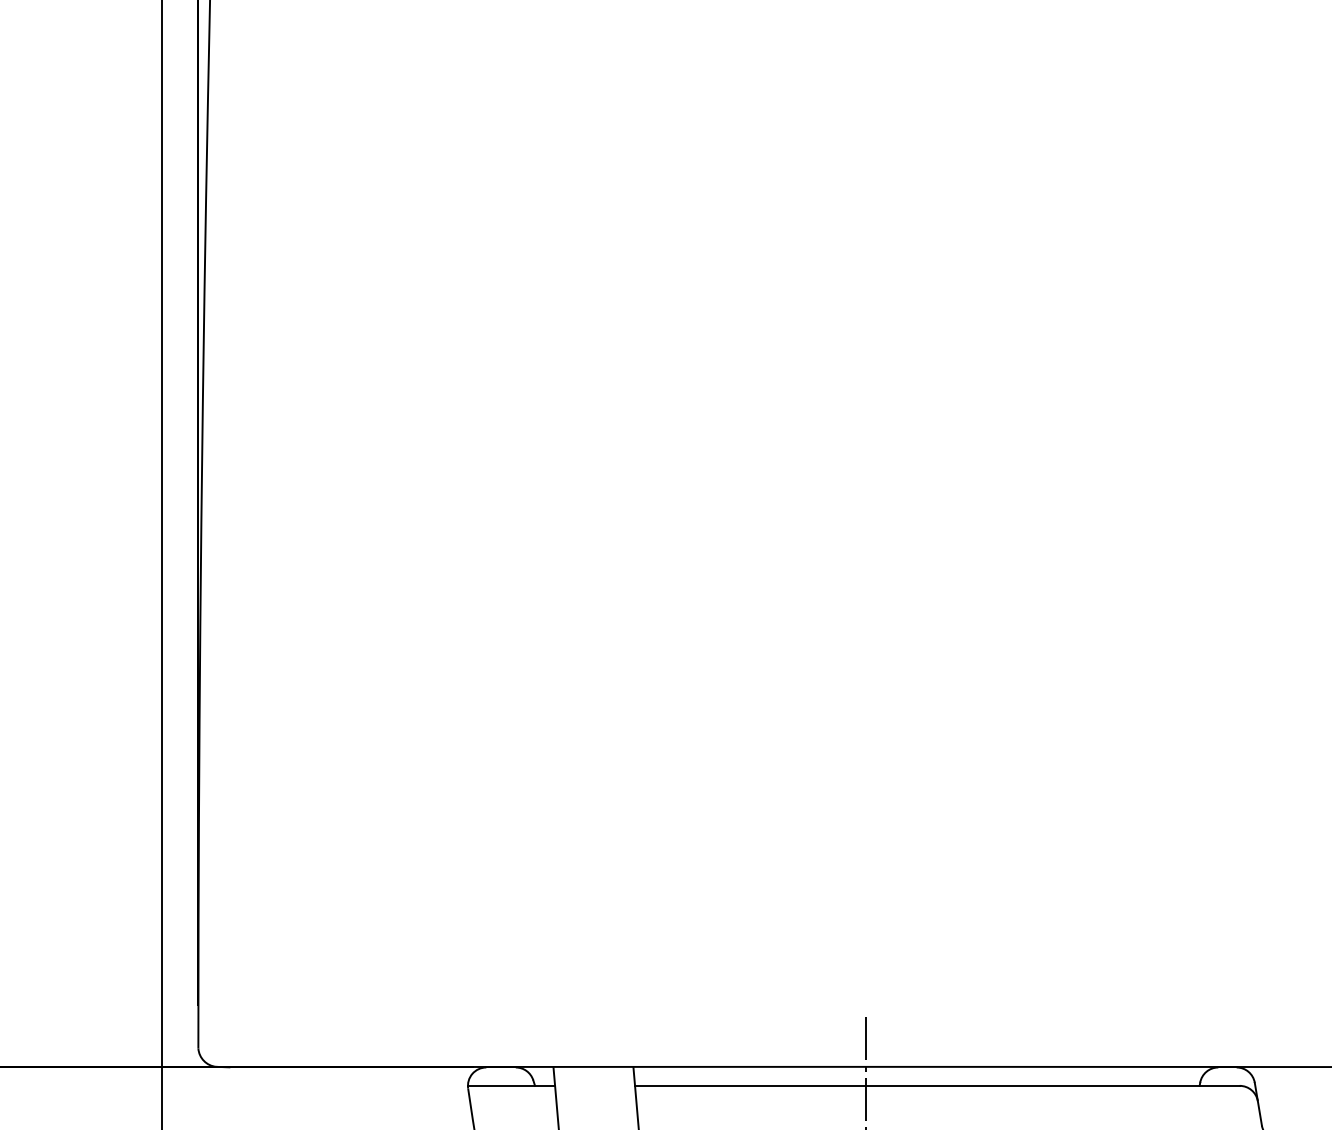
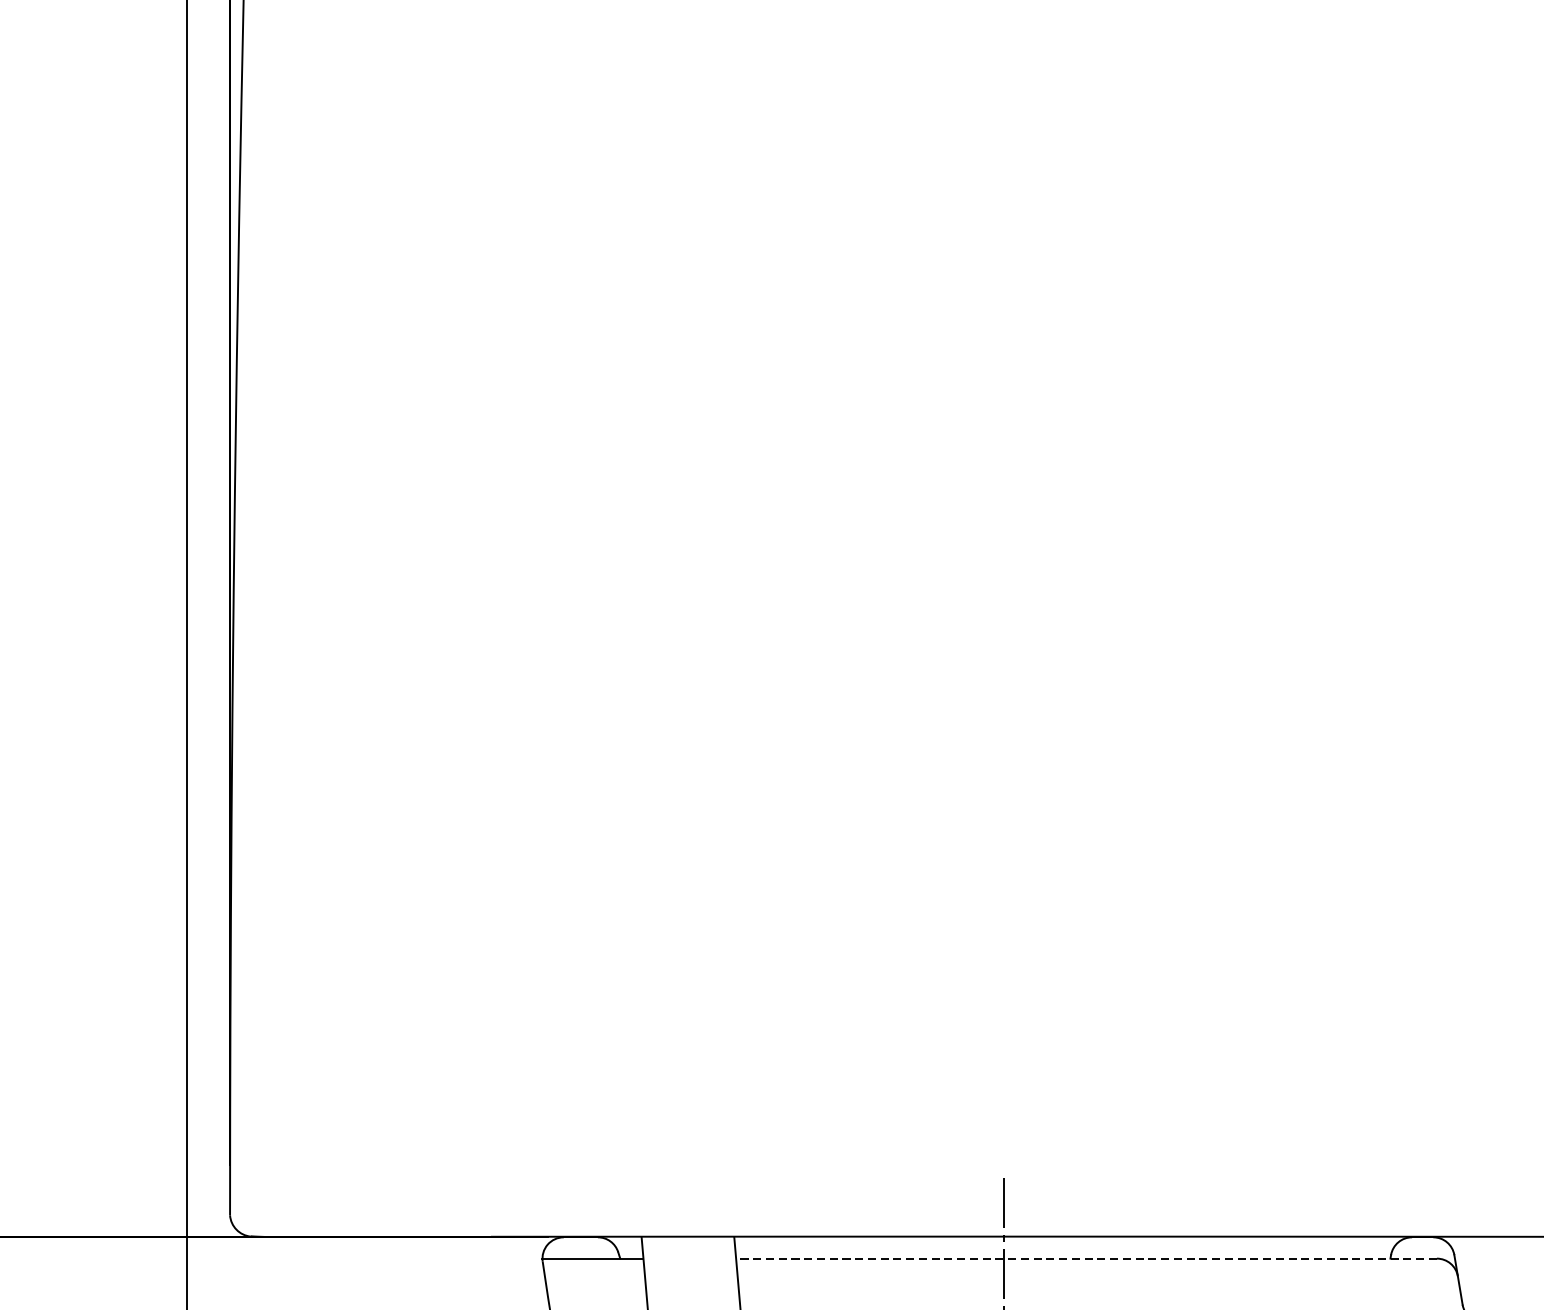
line: (936, 1085) -> (1085, 1258), solid -> dashed

